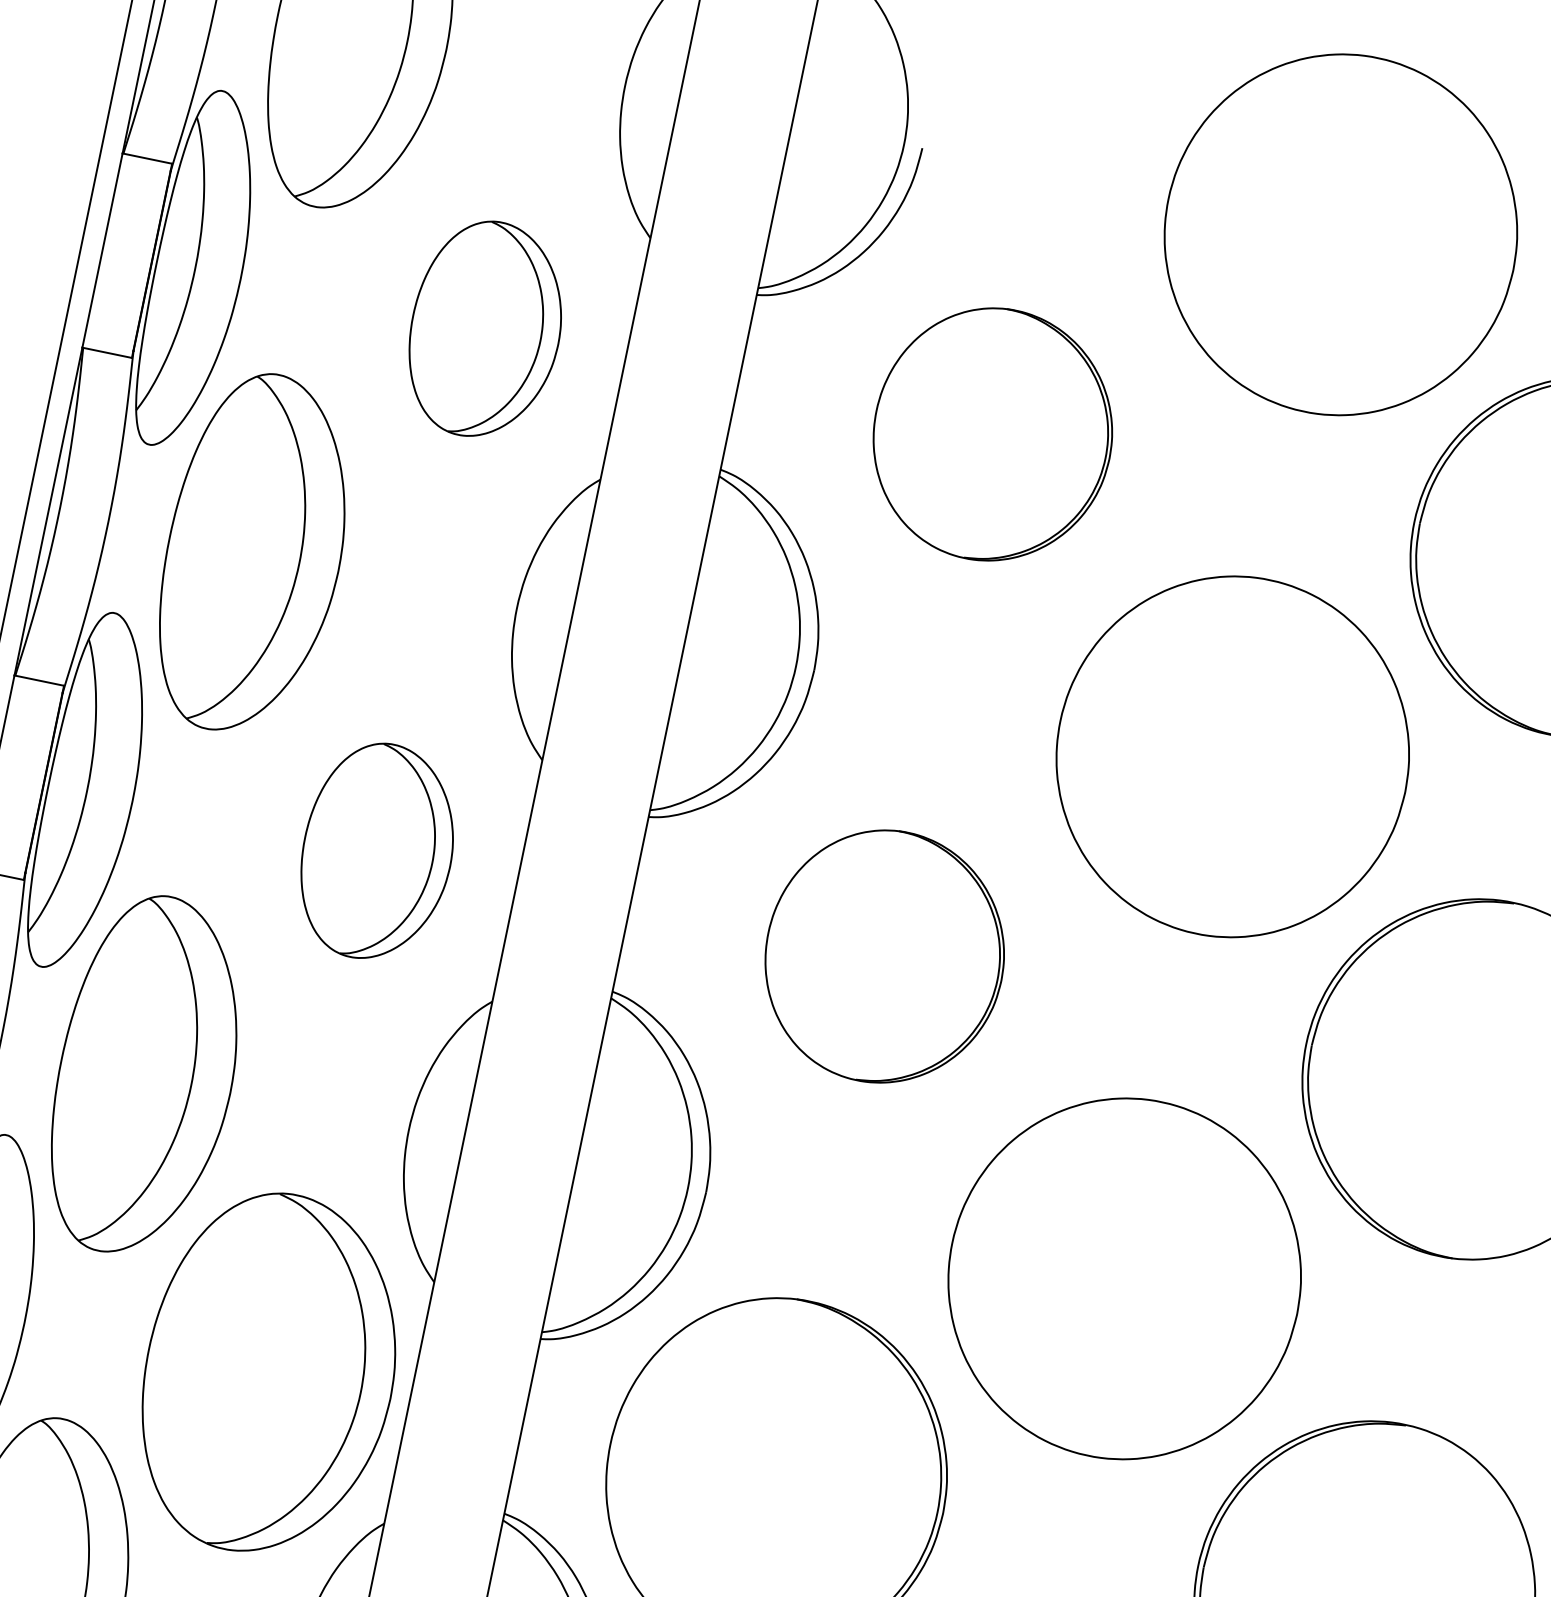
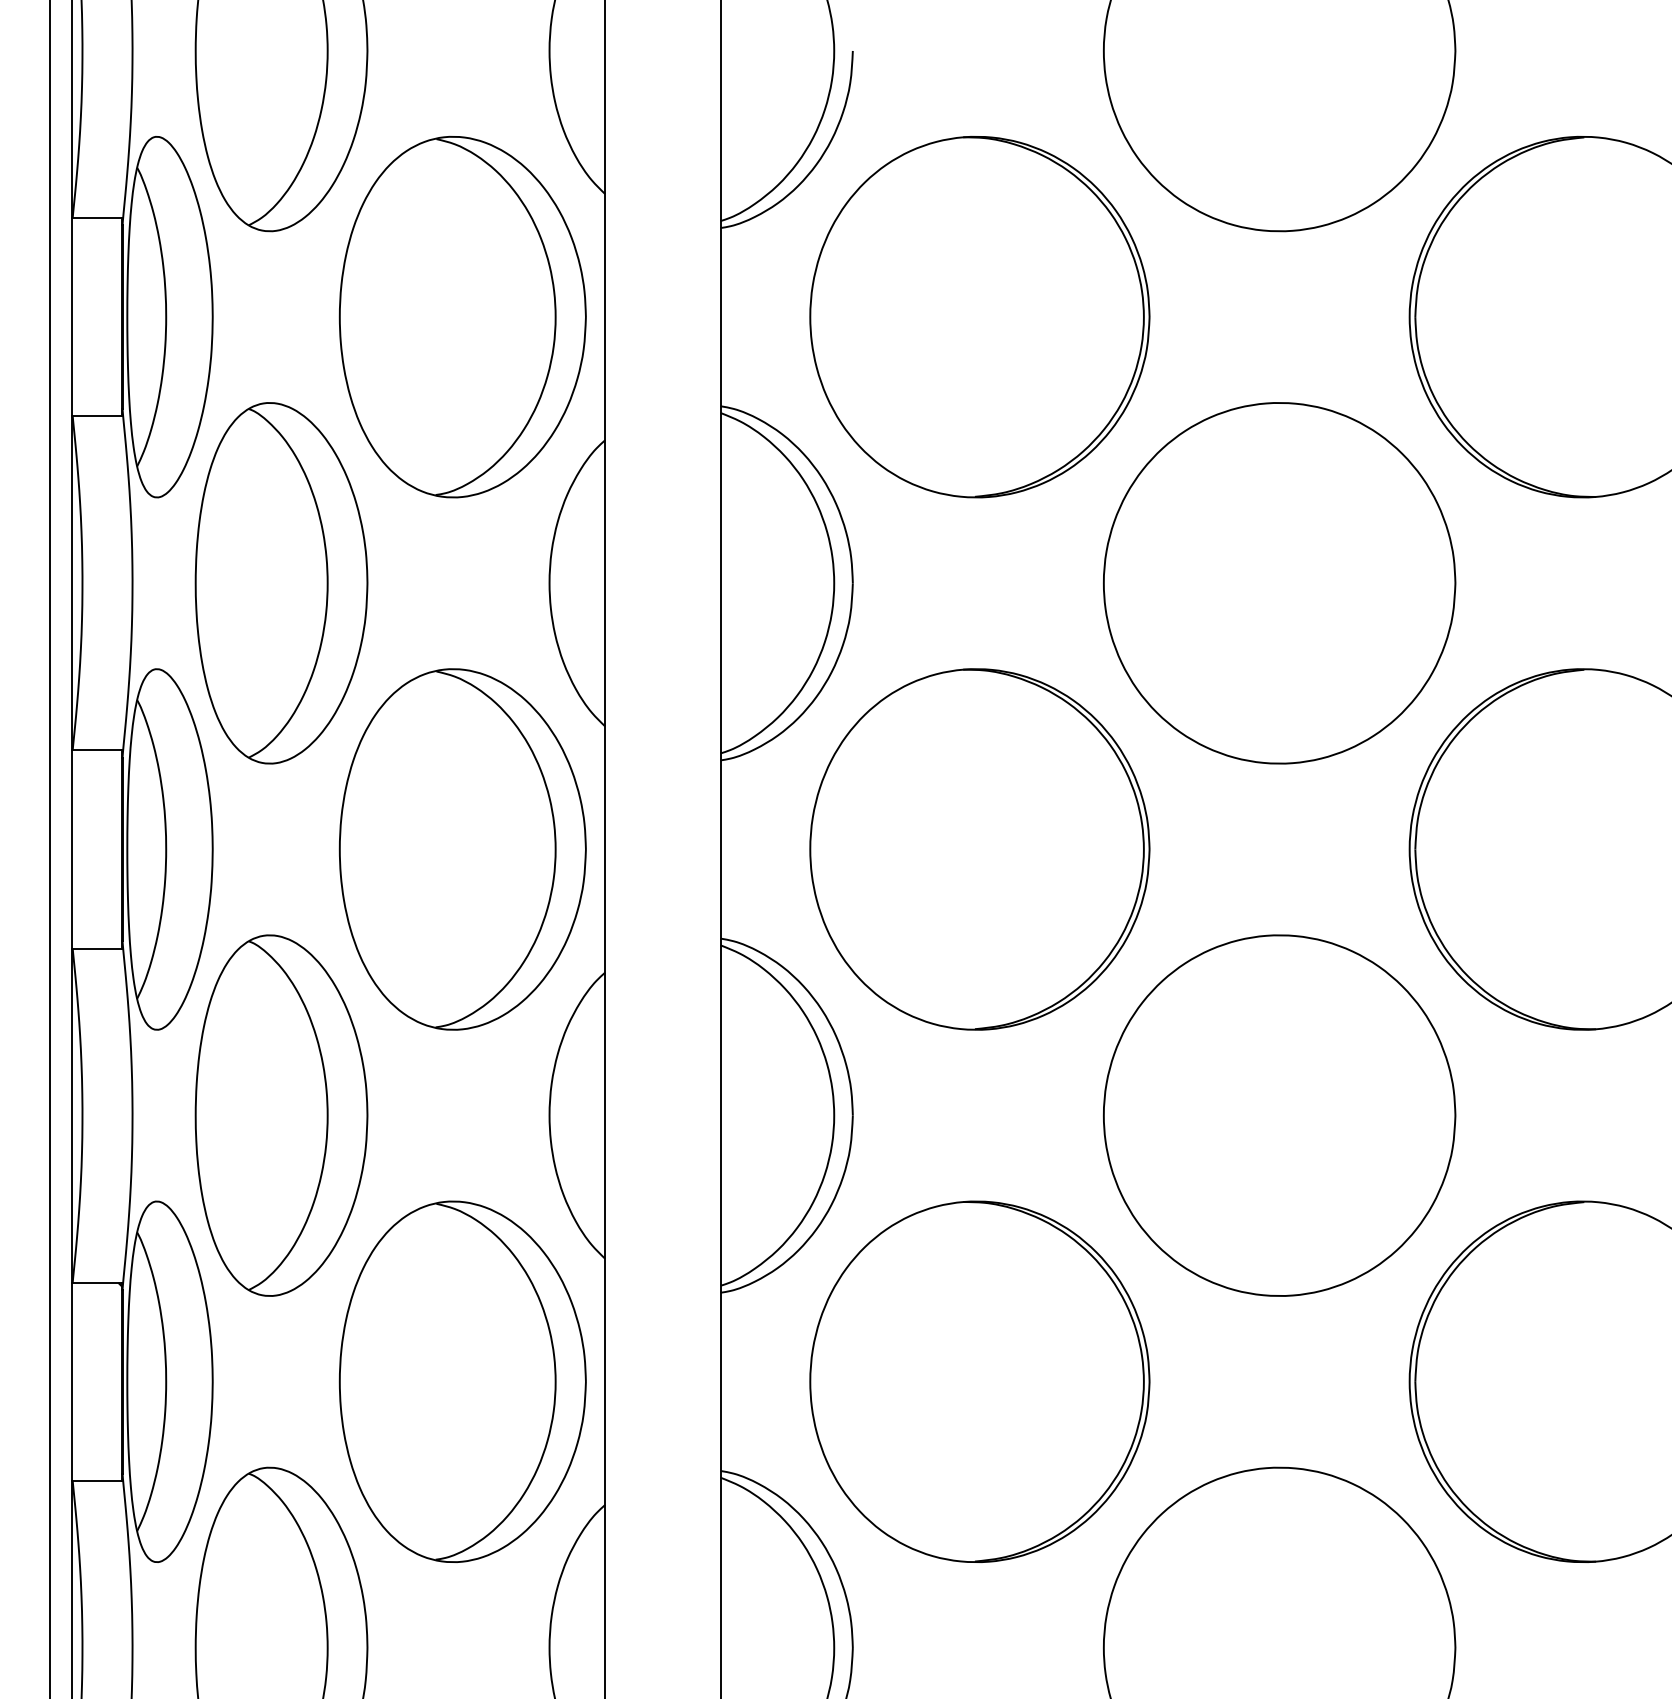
part: (485, 329) -> (462, 316), size x1.67
part: (992, 434) -> (979, 316), size x1.43
part: (377, 851) -> (462, 849), size x1.67
part: (884, 956) -> (979, 849), size x1.43

